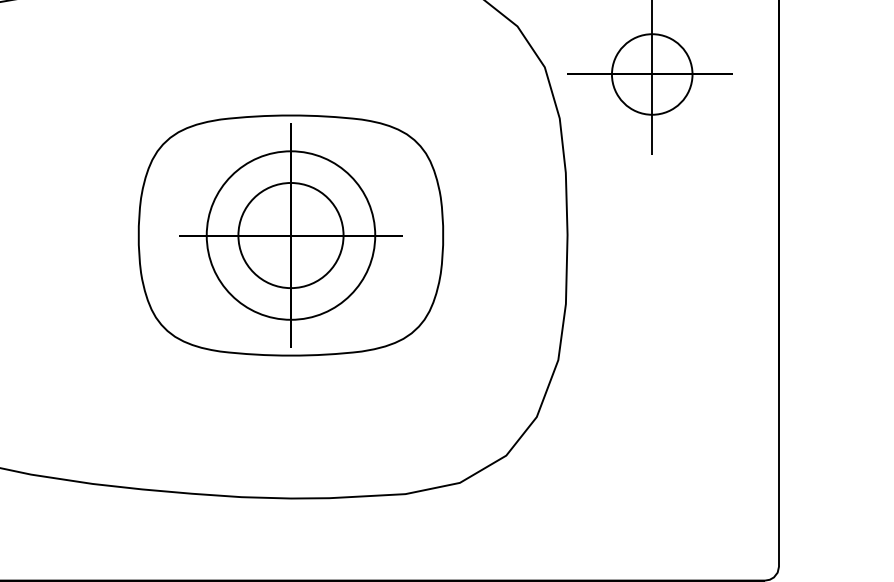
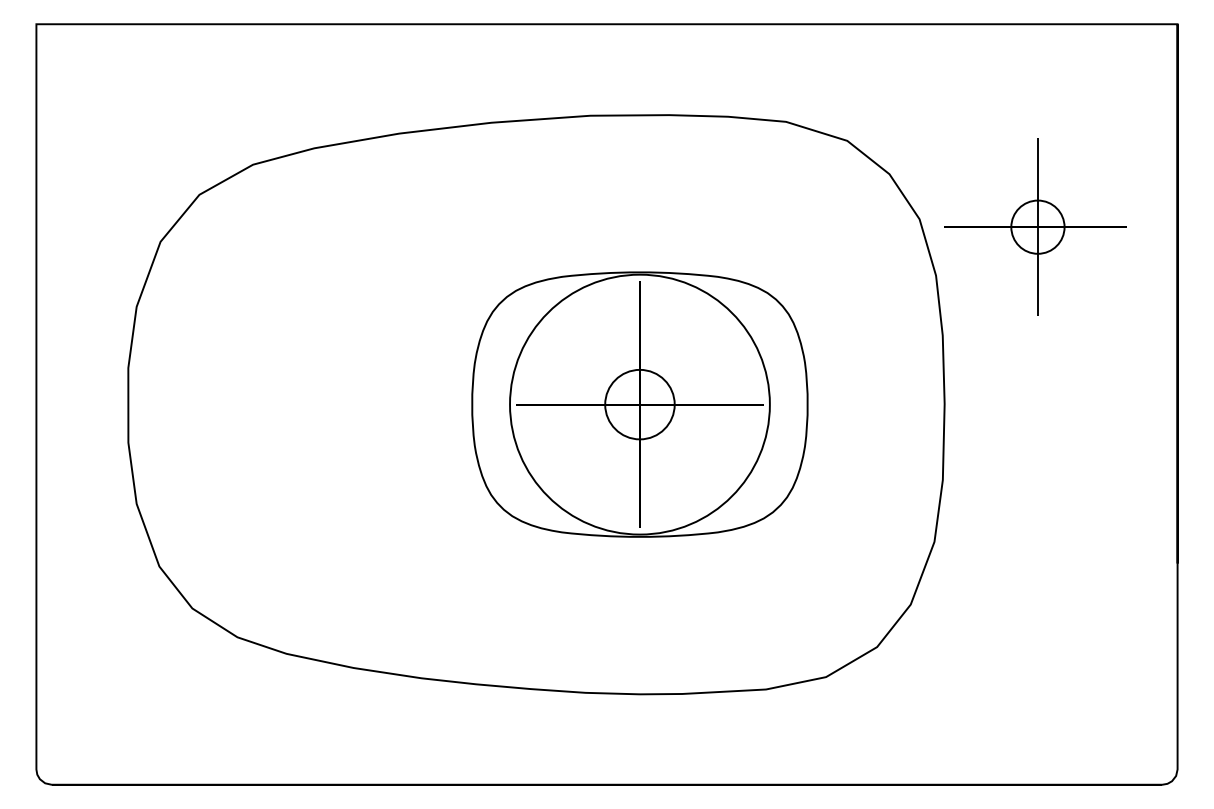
circle: (651, 73) -> (1037, 226), size x0.6
circle: (290, 235) -> (639, 404), size x0.6
circle: (290, 235) -> (639, 404), size x1.4

